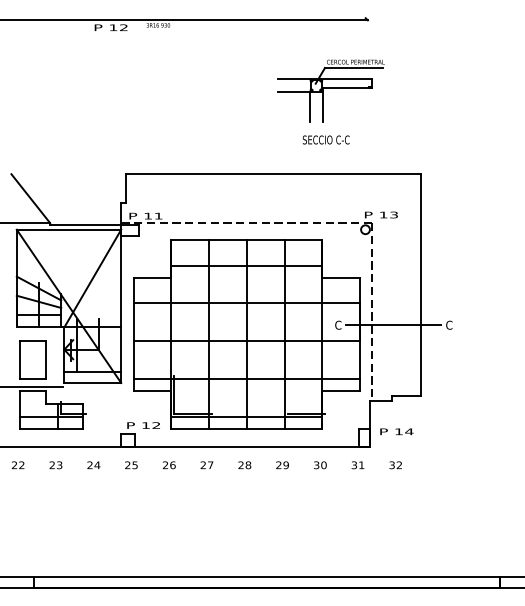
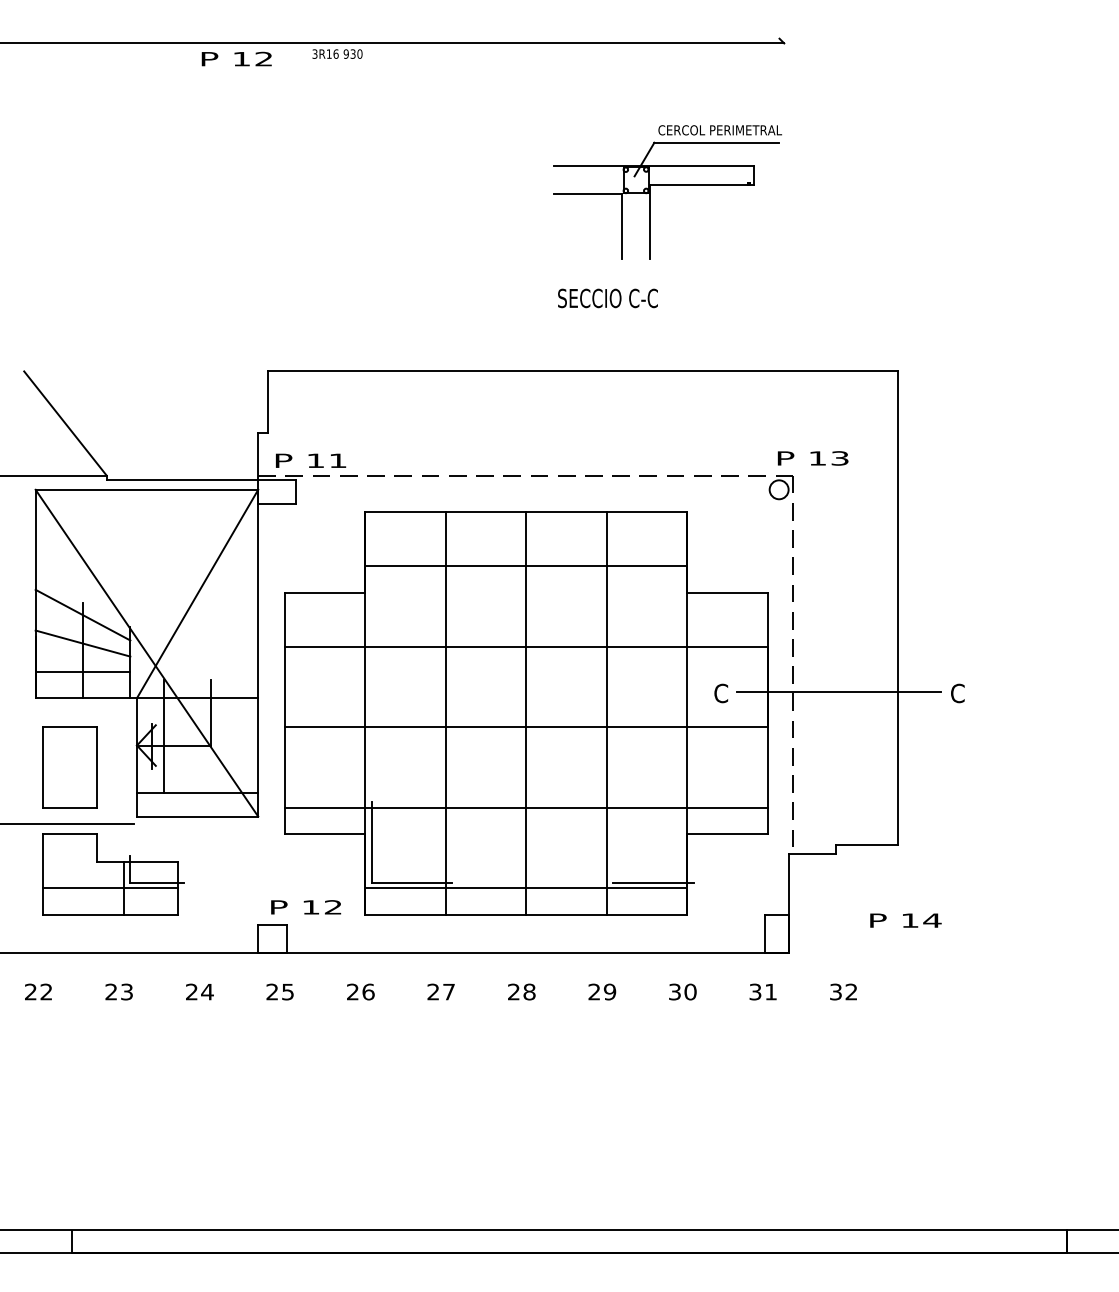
part: (330, 90) -> (666, 190), moved
text: (325, 139) -> (606, 297), moved
text: (396, 431) -> (904, 919), moved

